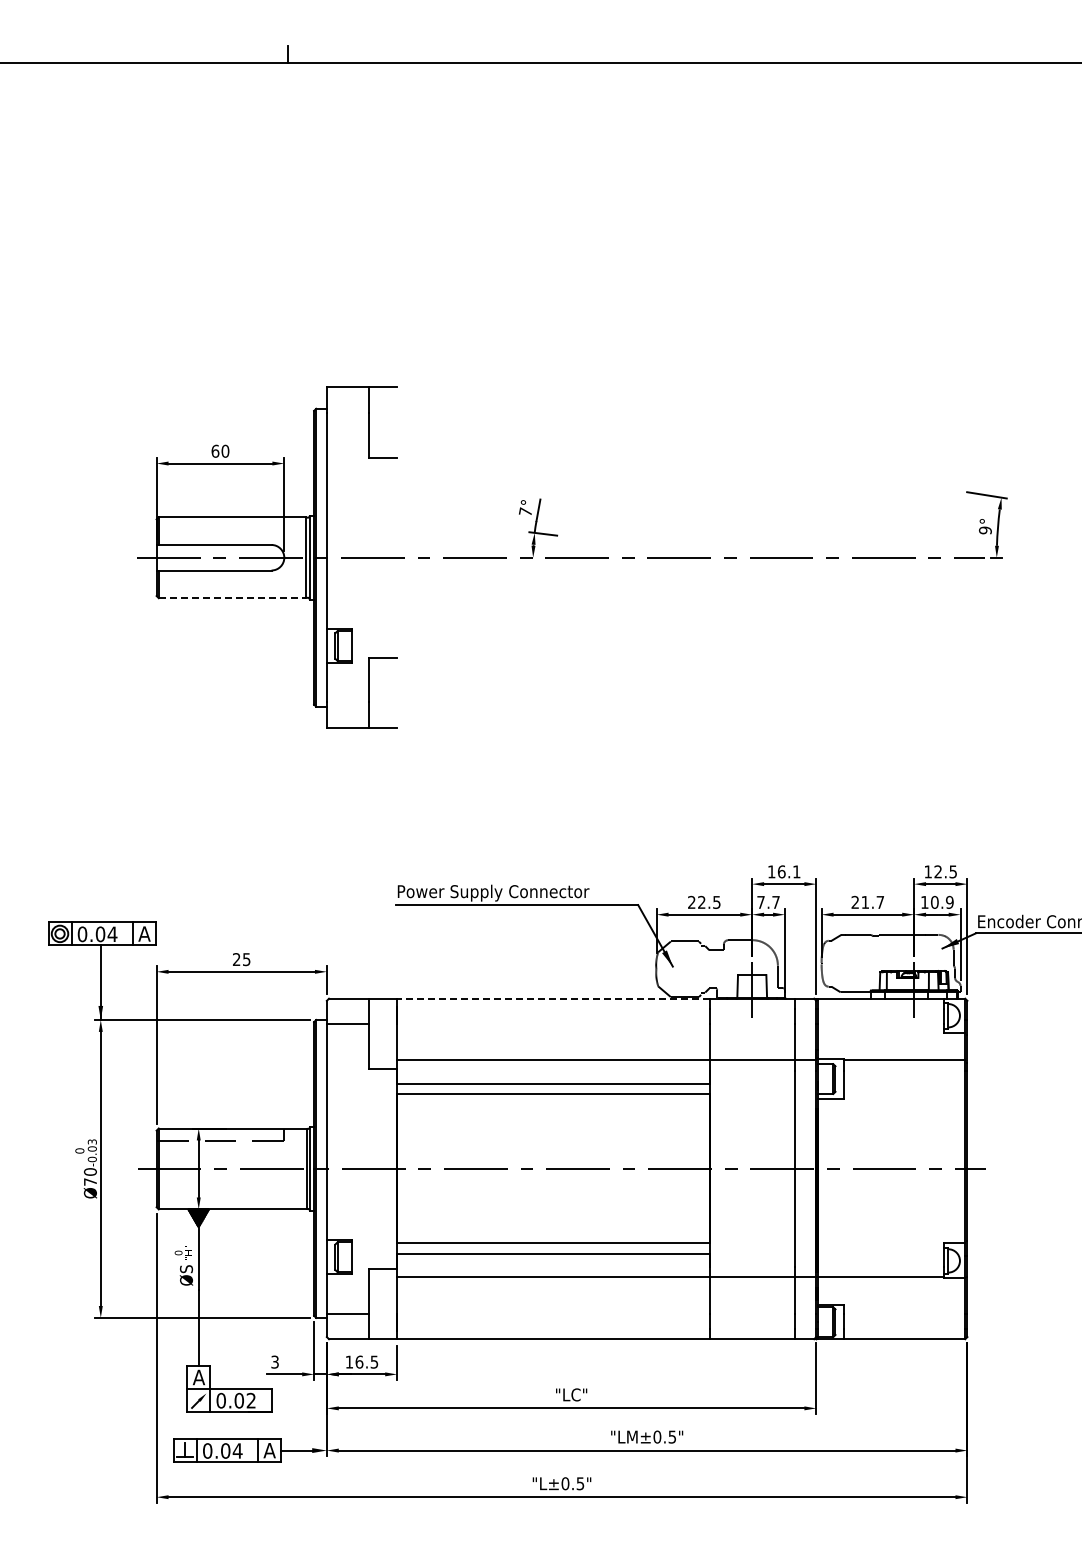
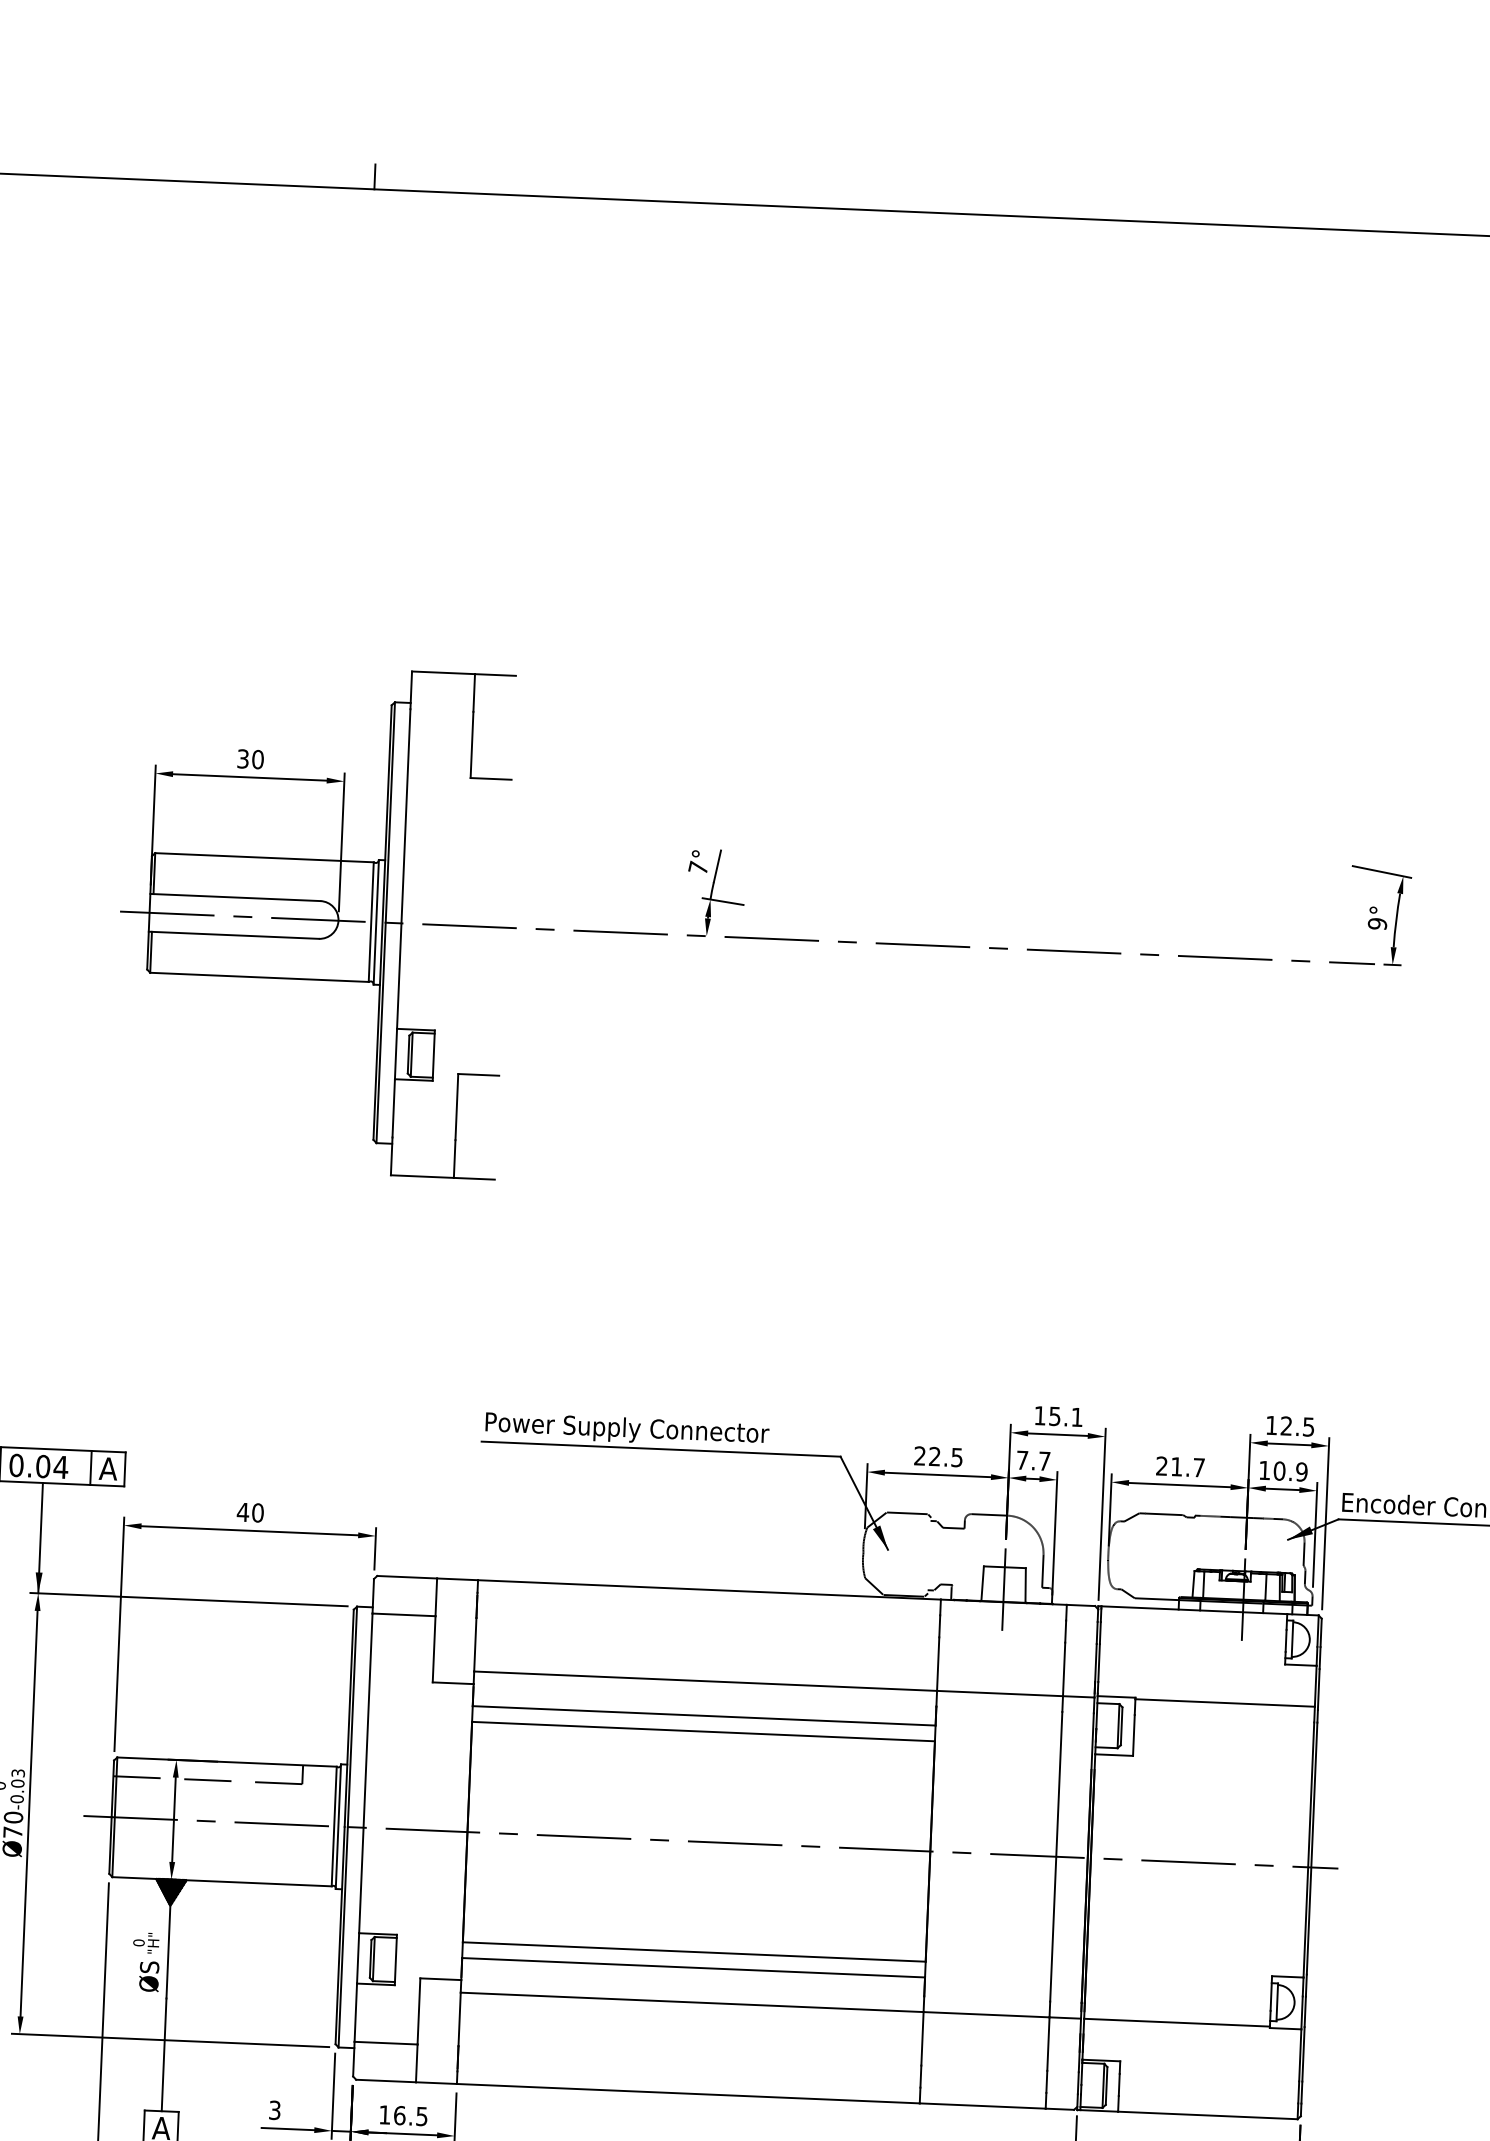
text: (215, 450) -> (243, 757), 60 -> 30
line: (232, 598) -> (259, 977), dashed -> solid
text: (781, 871) -> (1054, 1415), 16.1 -> 15.1
text: (241, 959) -> (250, 1512), 25 -> 40
line: (553, 998) -> (709, 1589), dashed -> solid

